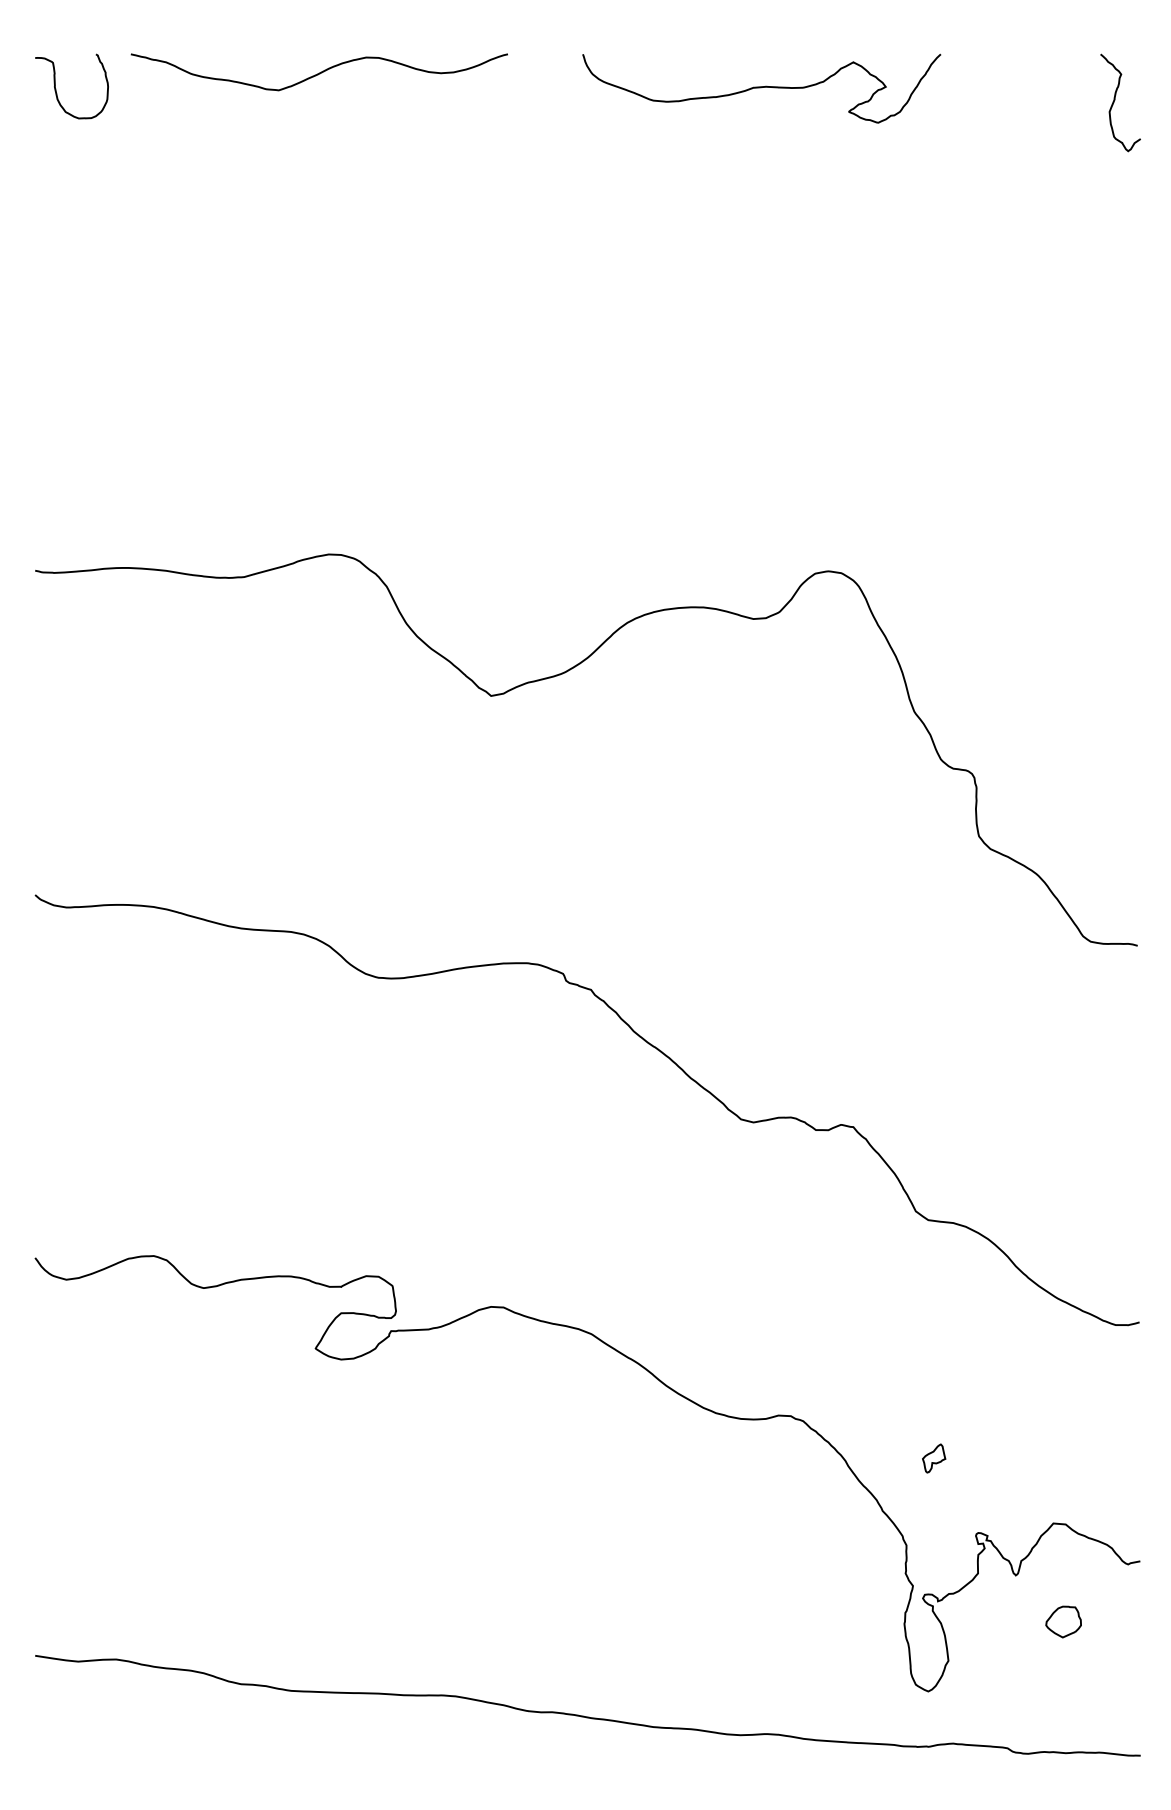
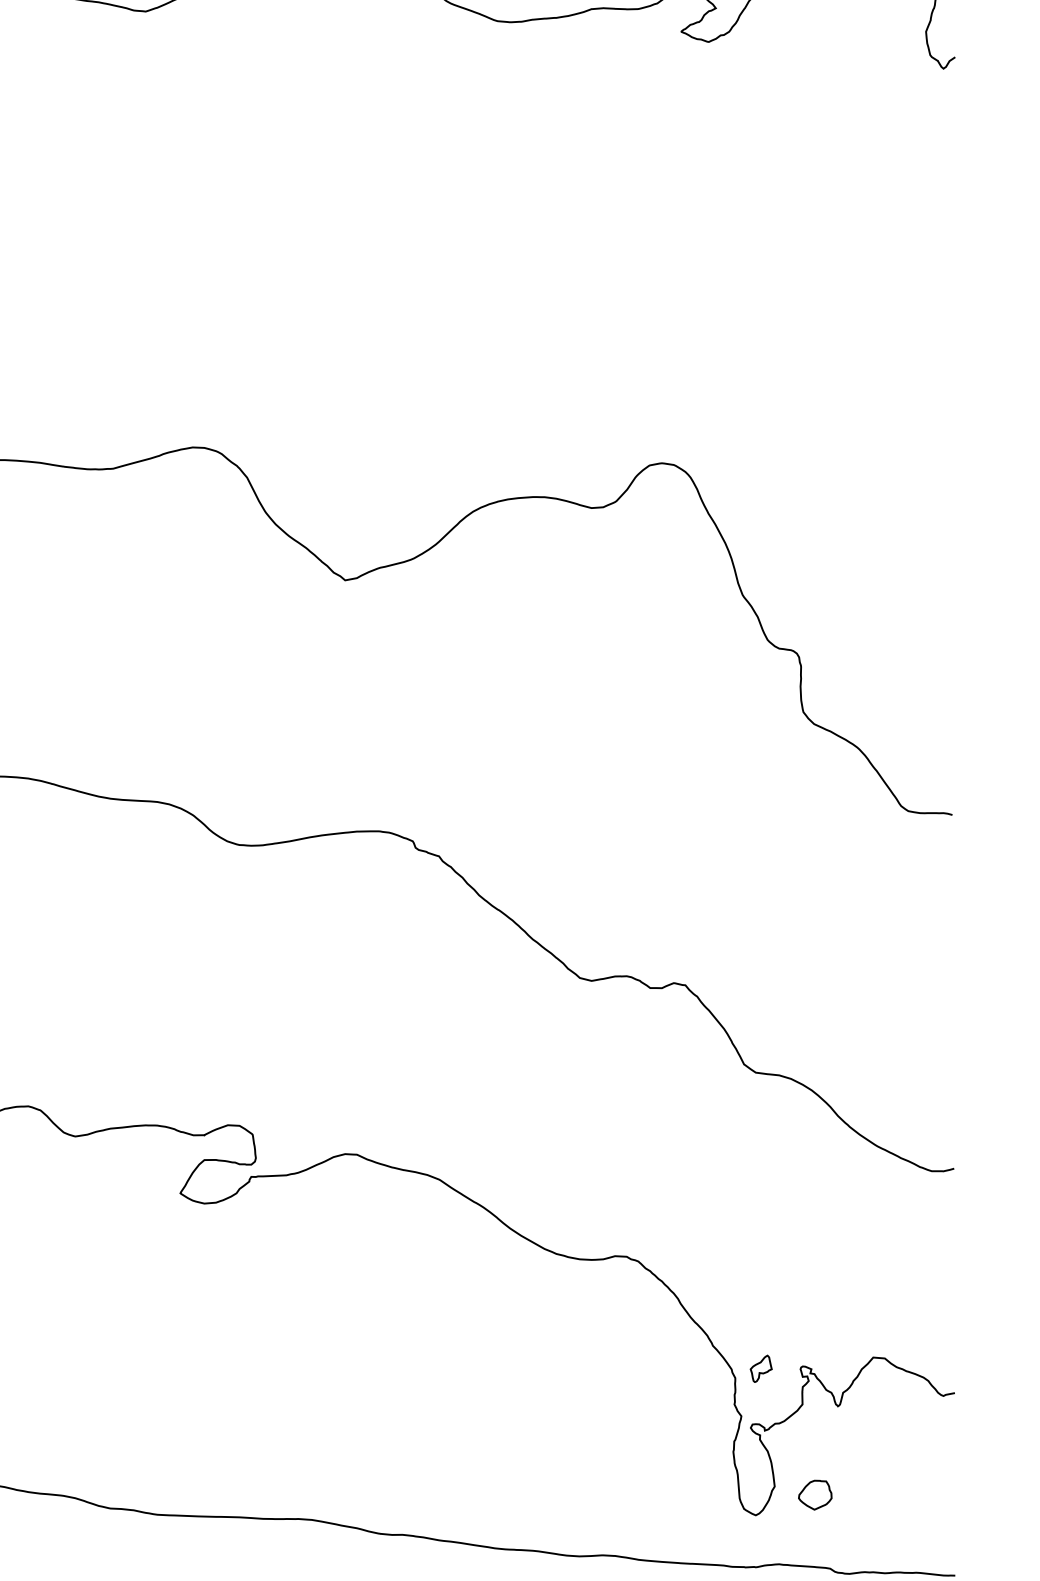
part: (934, 1458) -> (761, 1368), moved
part: (1063, 1621) -> (815, 1494), moved

